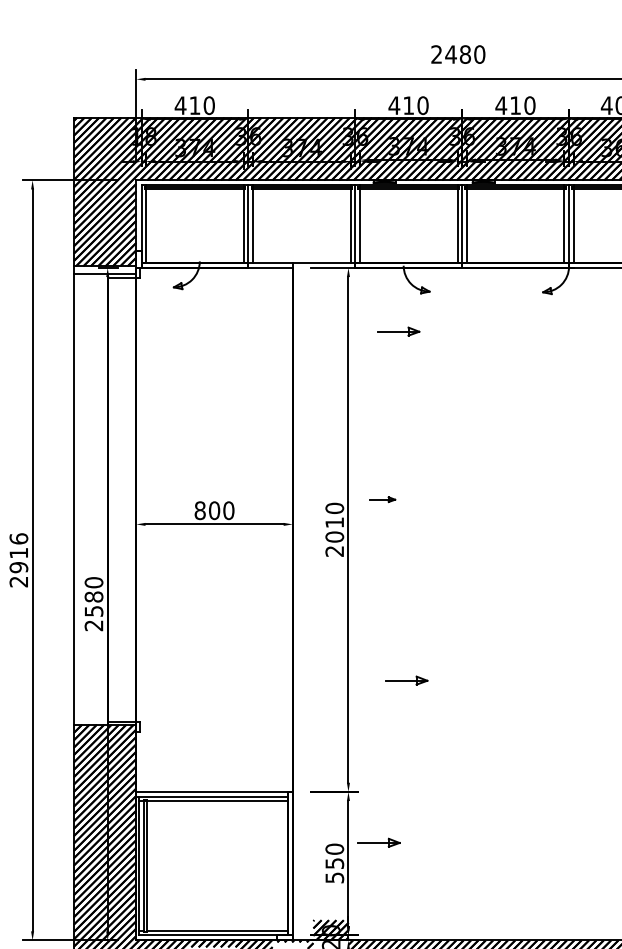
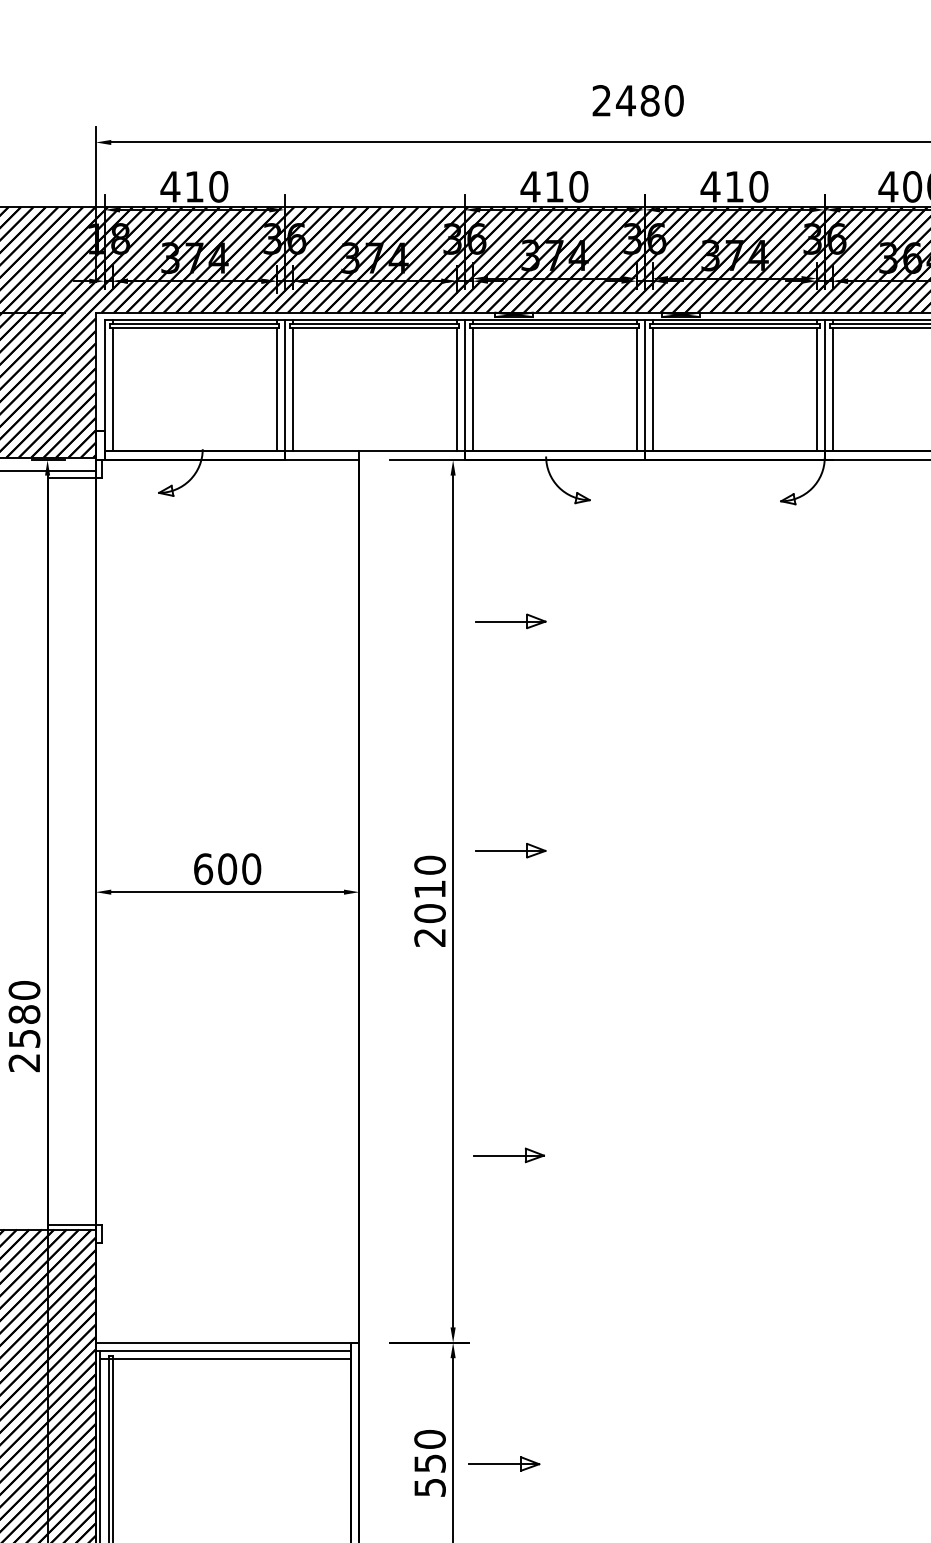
part: (398, 331) -> (510, 621), moved
part: (382, 499) -> (510, 850), size x1.67
text: (199, 510) -> (202, 868), 800 -> 600
part: (406, 680) -> (508, 1155), moved
part: (378, 842) -> (503, 1463), moved

